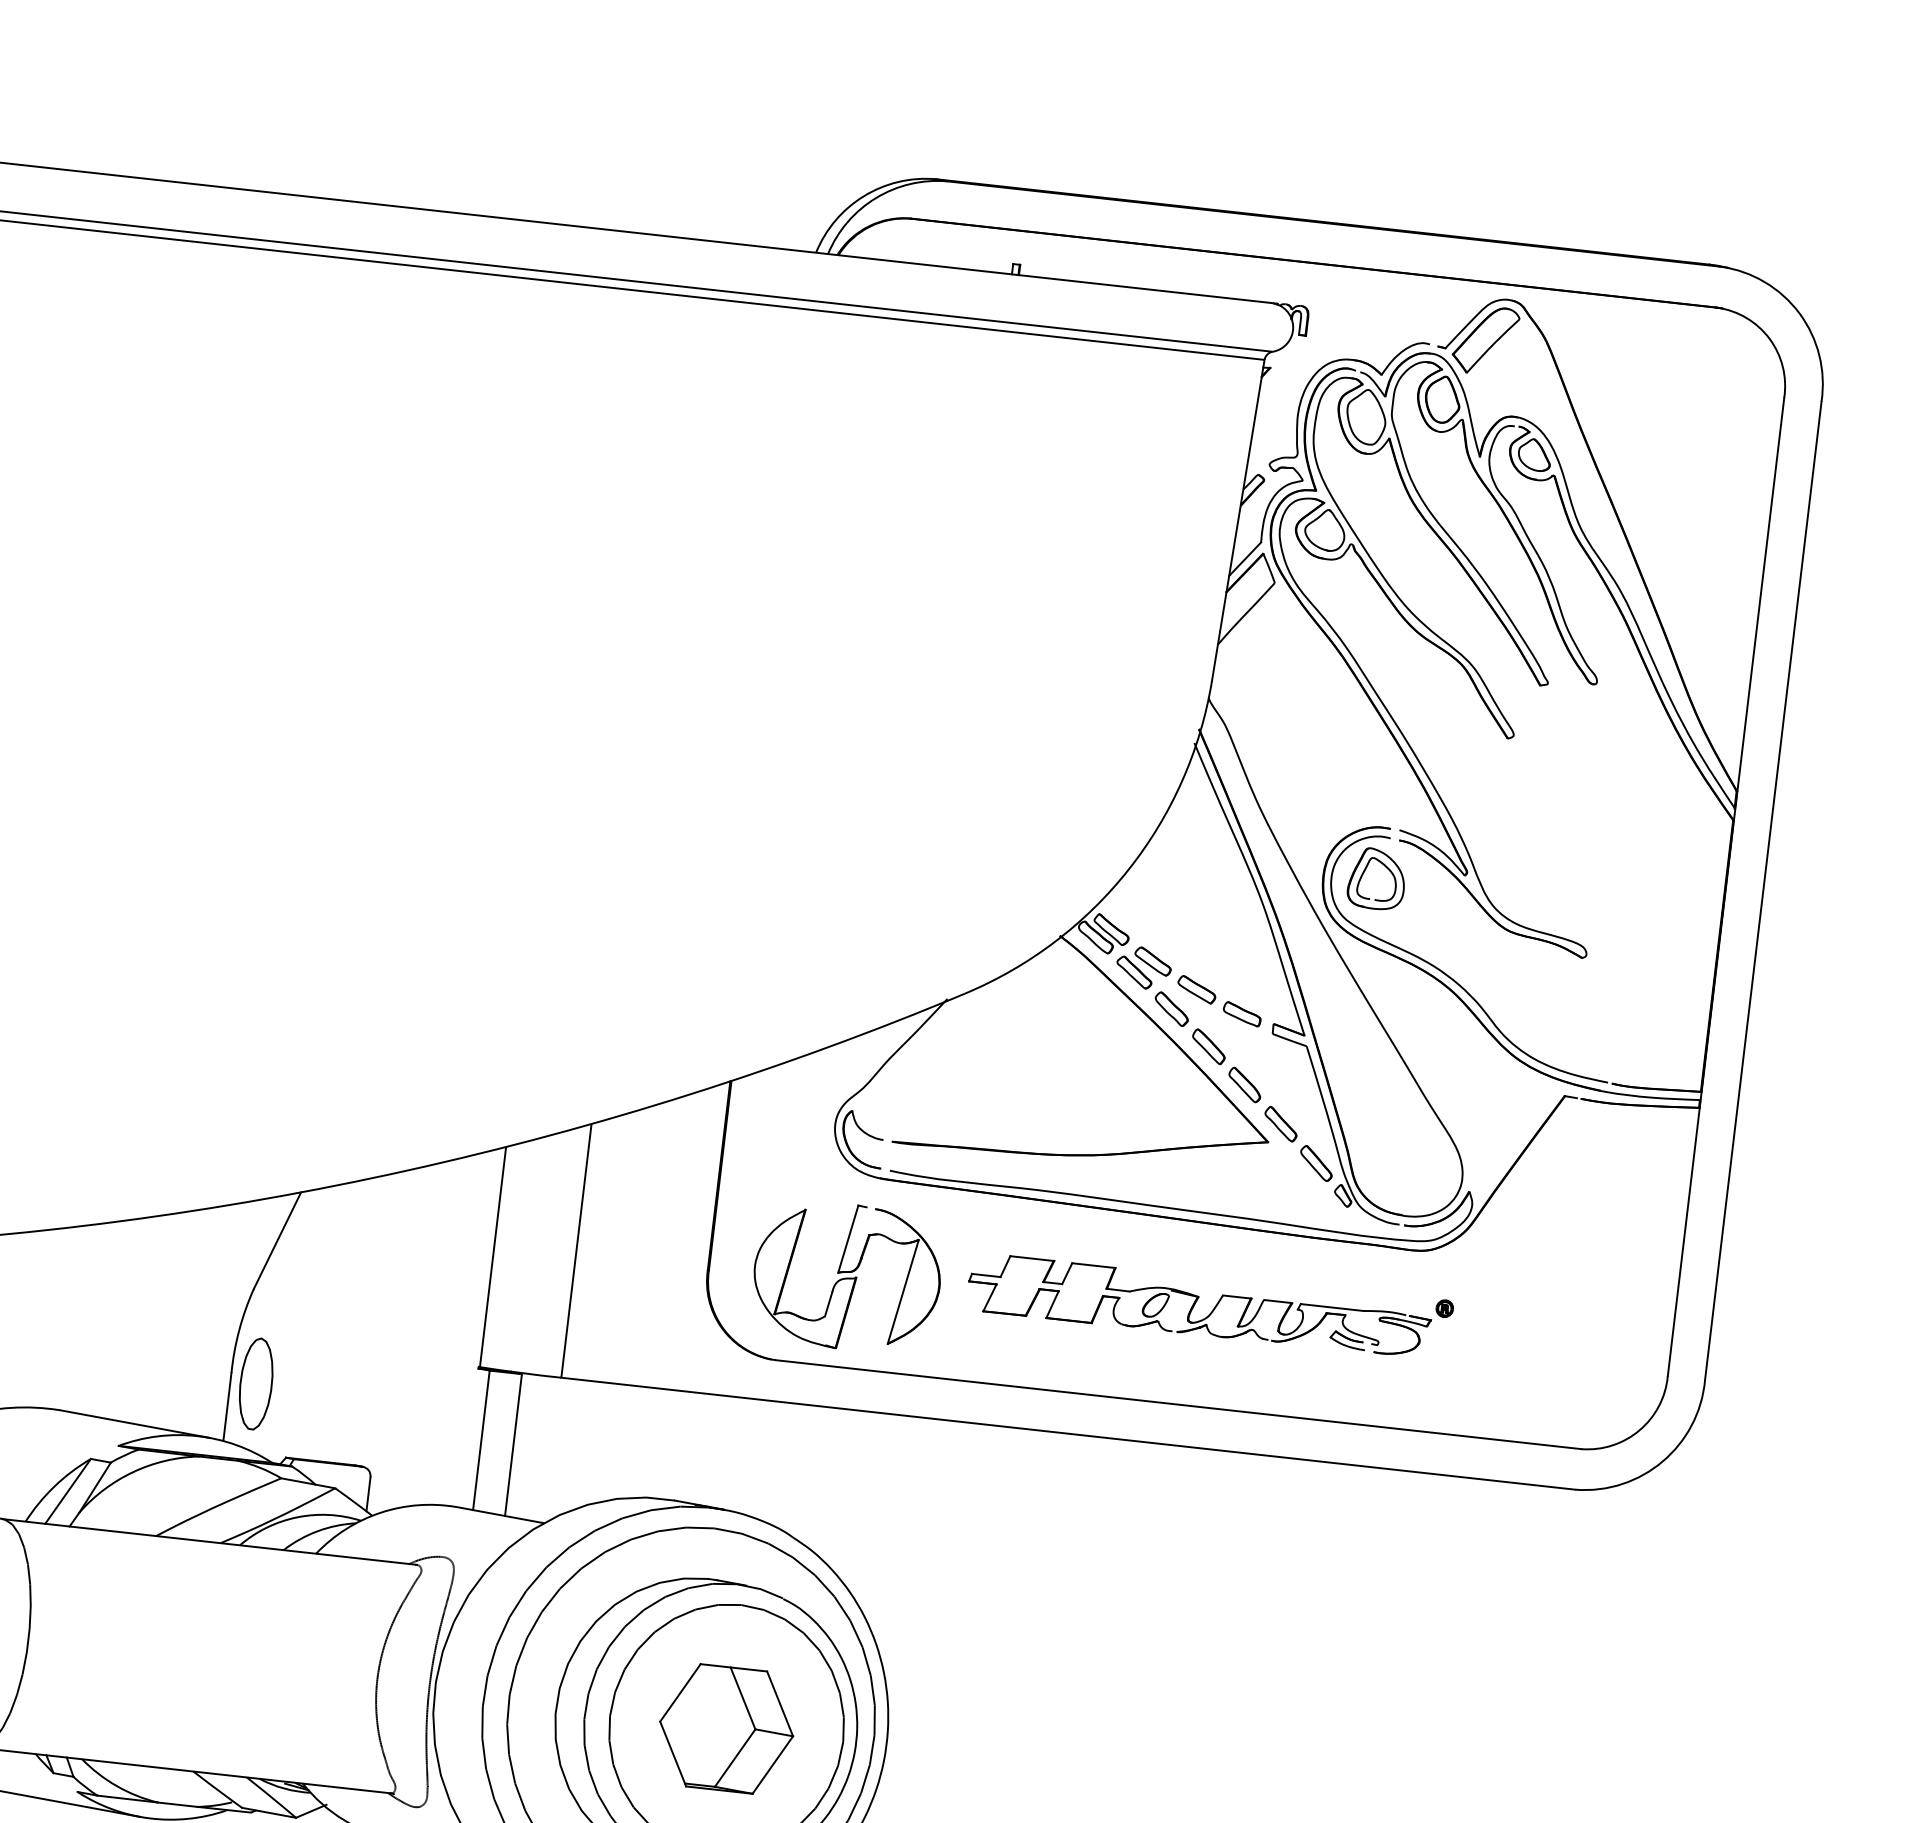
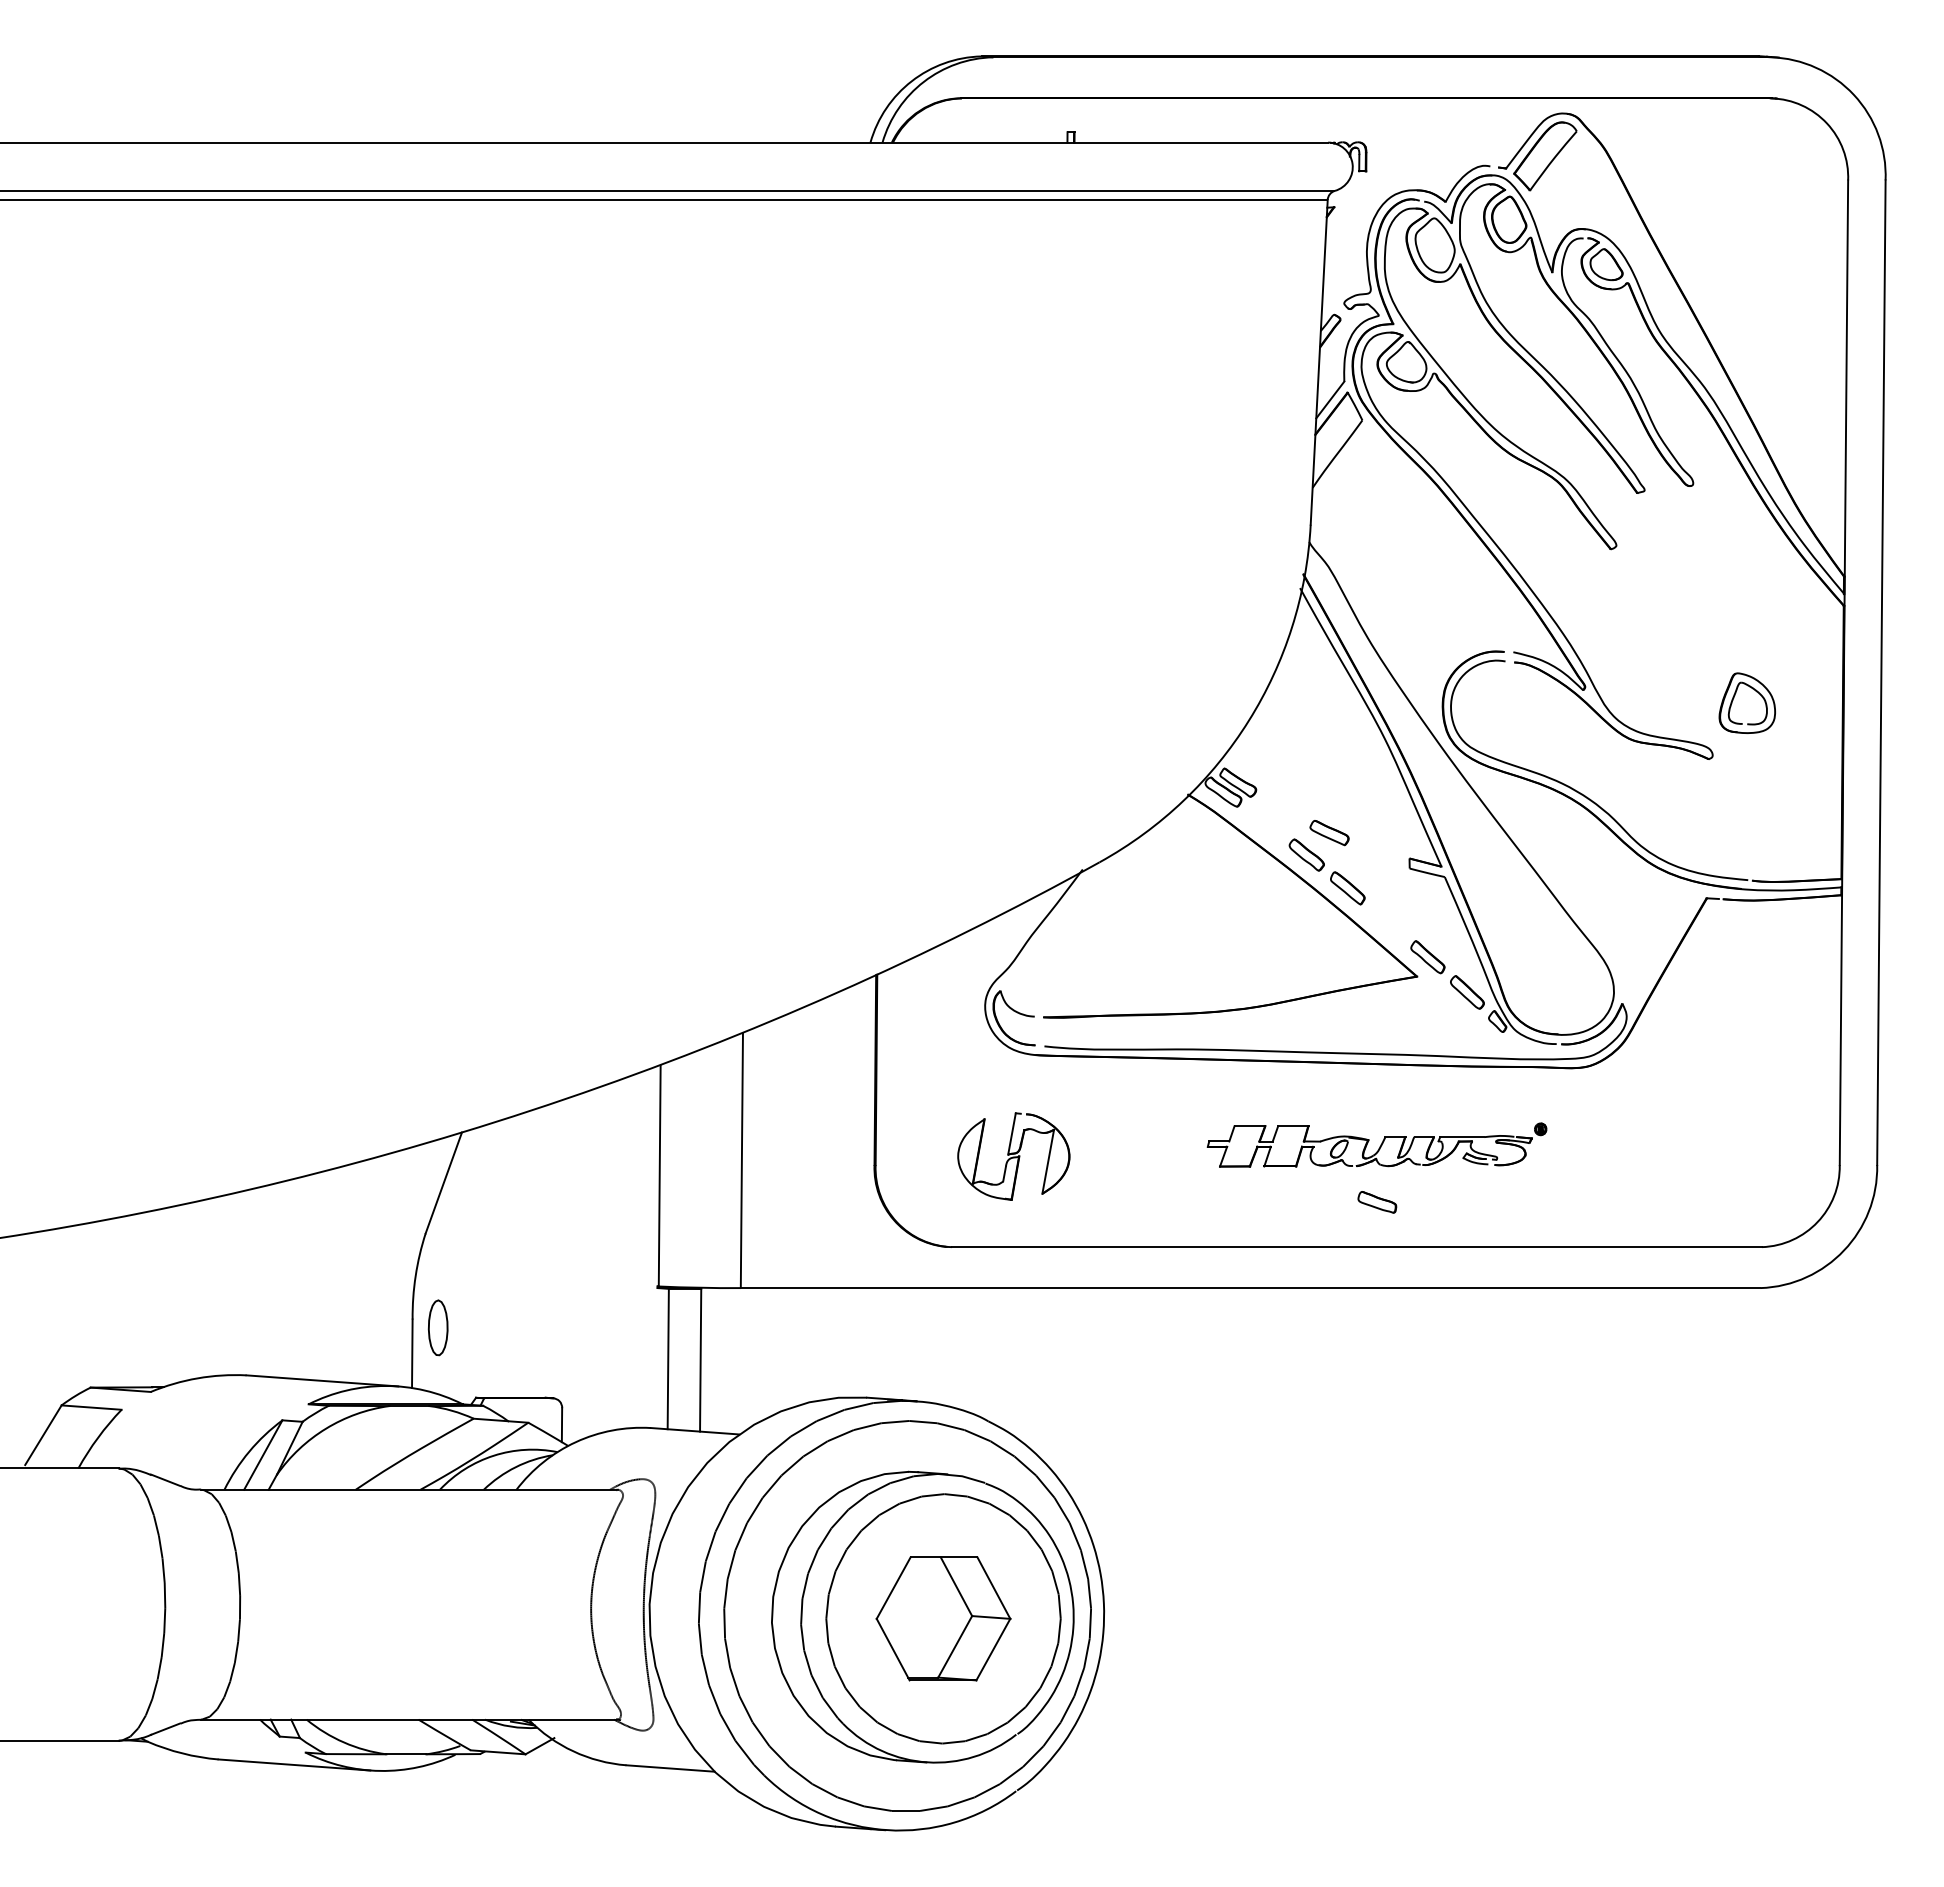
part: (1376, 878) -> (1746, 702), moved
part: (1143, 968) -> (1274, 817), removed
part: (1242, 1014) -> (1377, 1202), moved
part: (1244, 1085) -> (1387, 922), removed
part: (847, 1276) -> (1013, 1156), size x0.6
part: (1209, 1304) -> (1376, 1144), size x0.7
part: (255, 1383) -> (437, 1327), size x0.6

